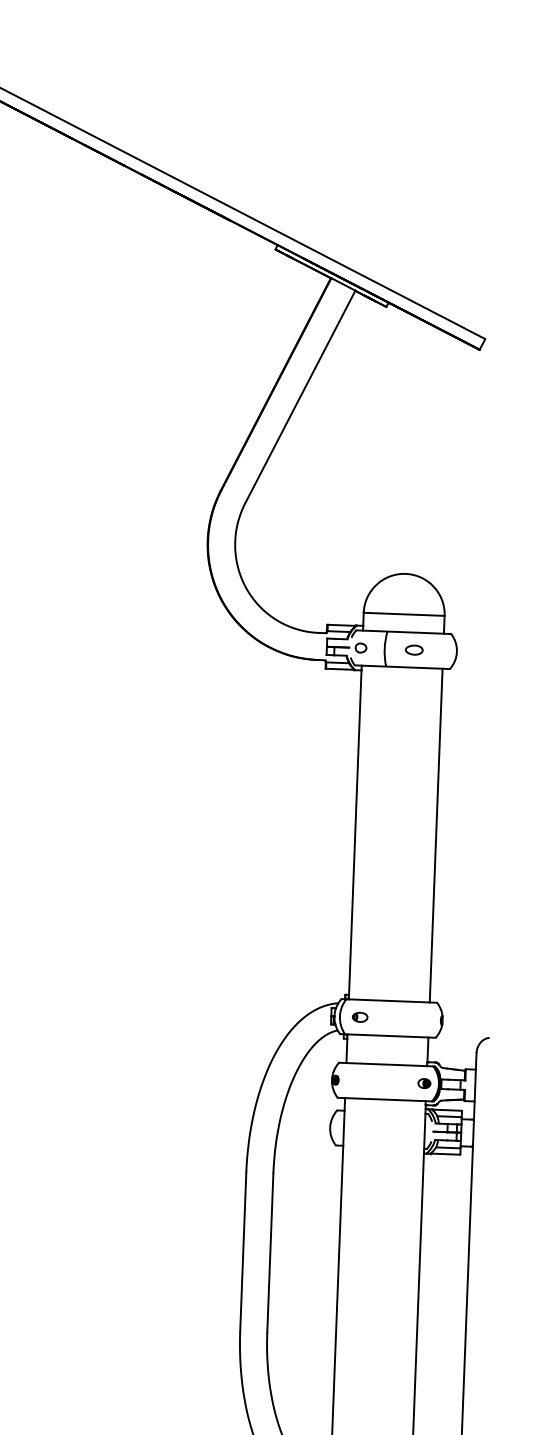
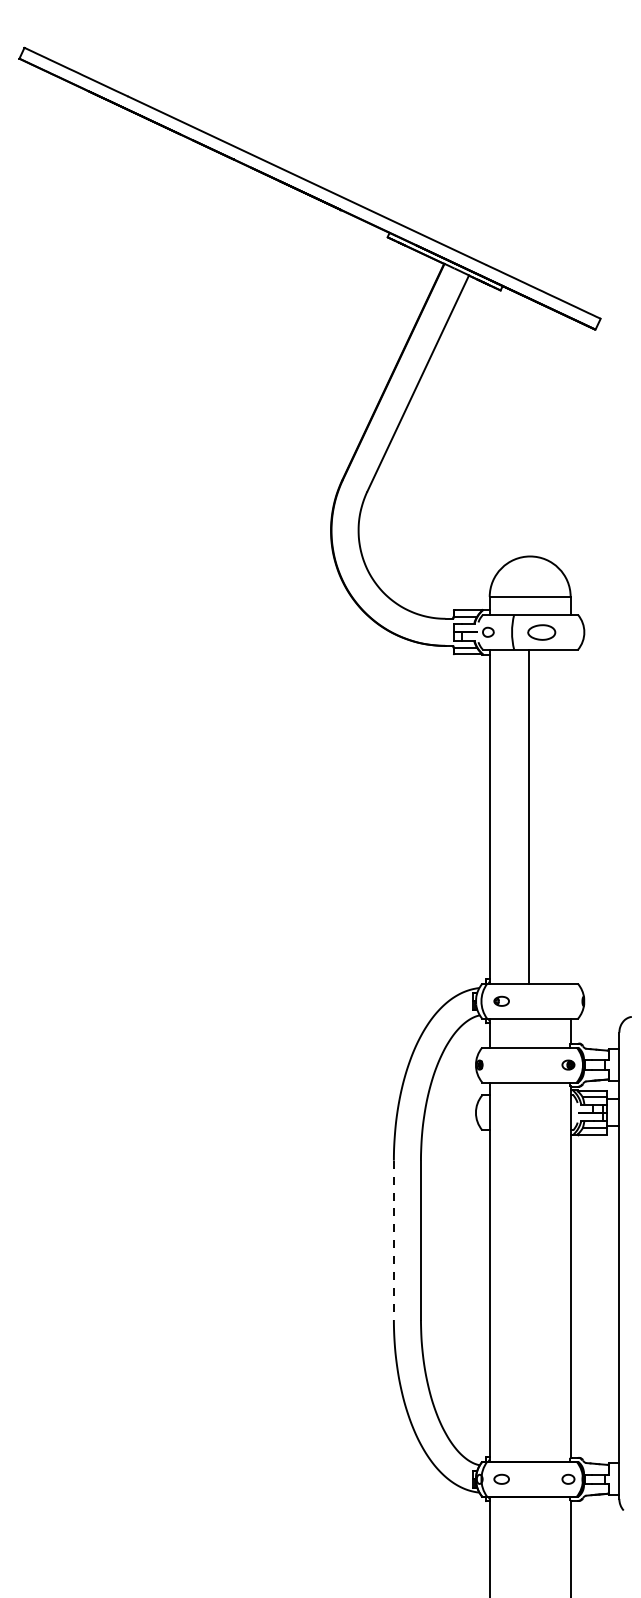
part: (414, 649) -> (541, 631), size x1.6
line: (436, 835) -> (528, 816), moved
line: (242, 1252) -> (393, 1240), solid -> dashed

